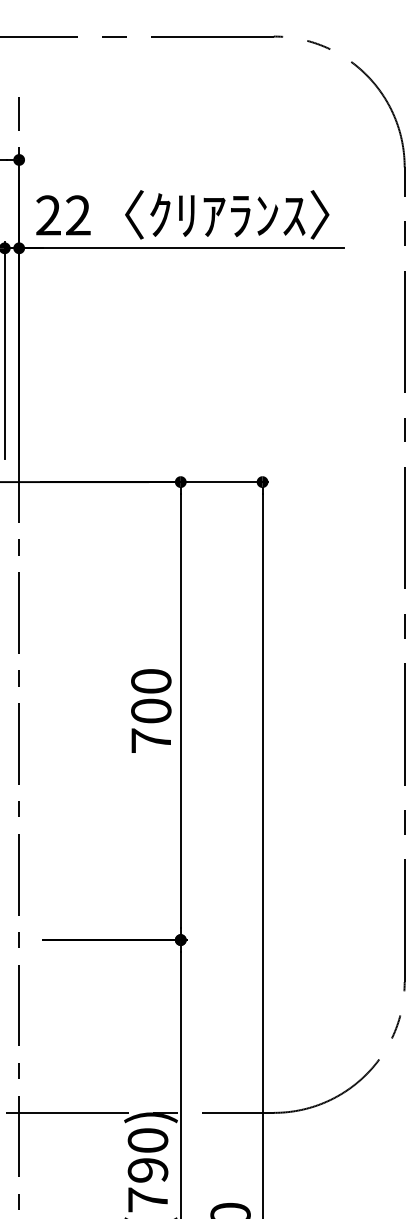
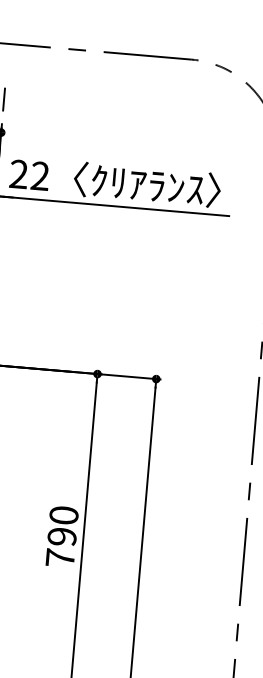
text: (151, 710) -> (62, 536), 700 -> 790

